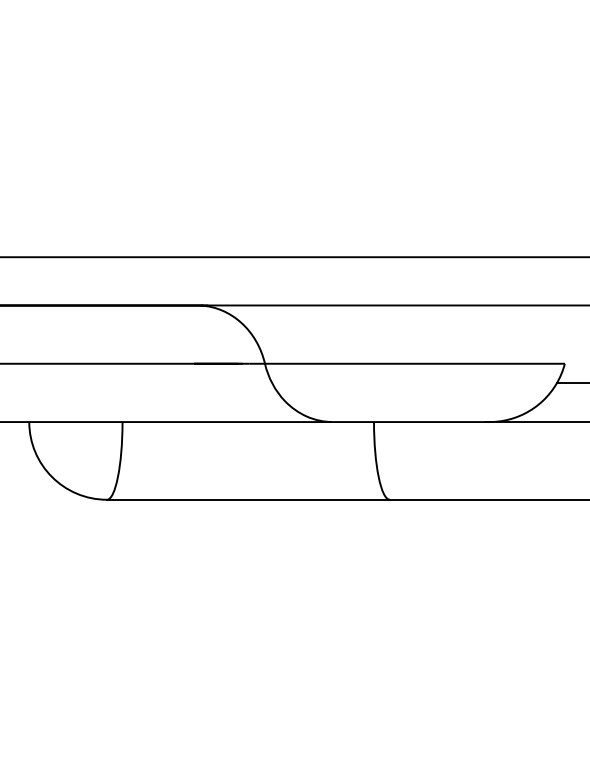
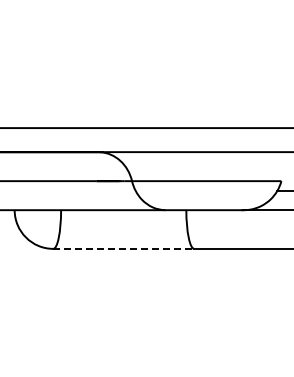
line: (249, 498) -> (124, 248), solid -> dashed

